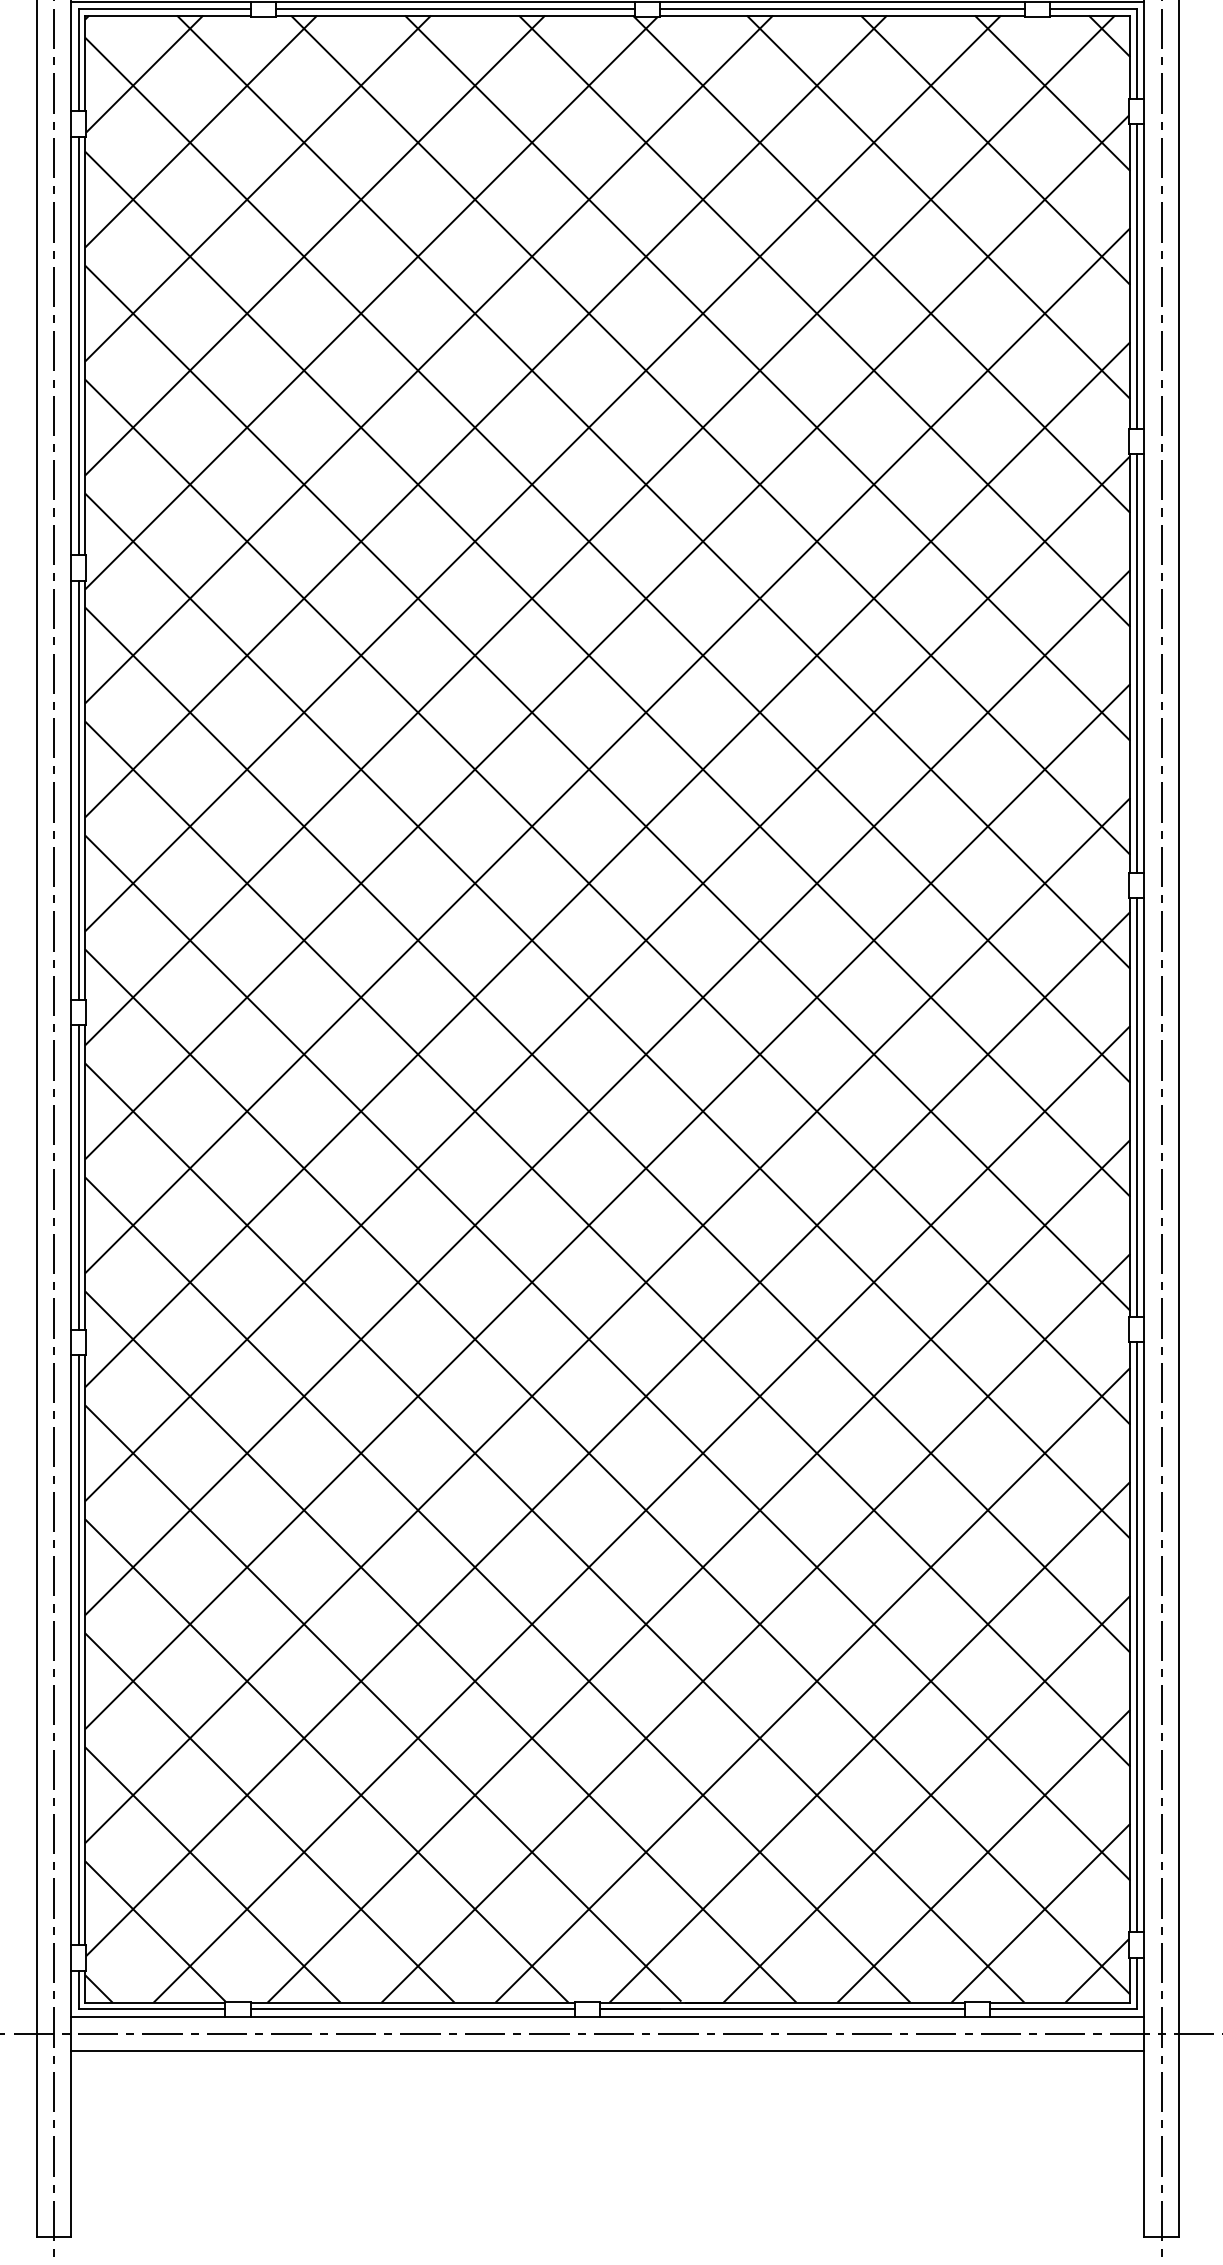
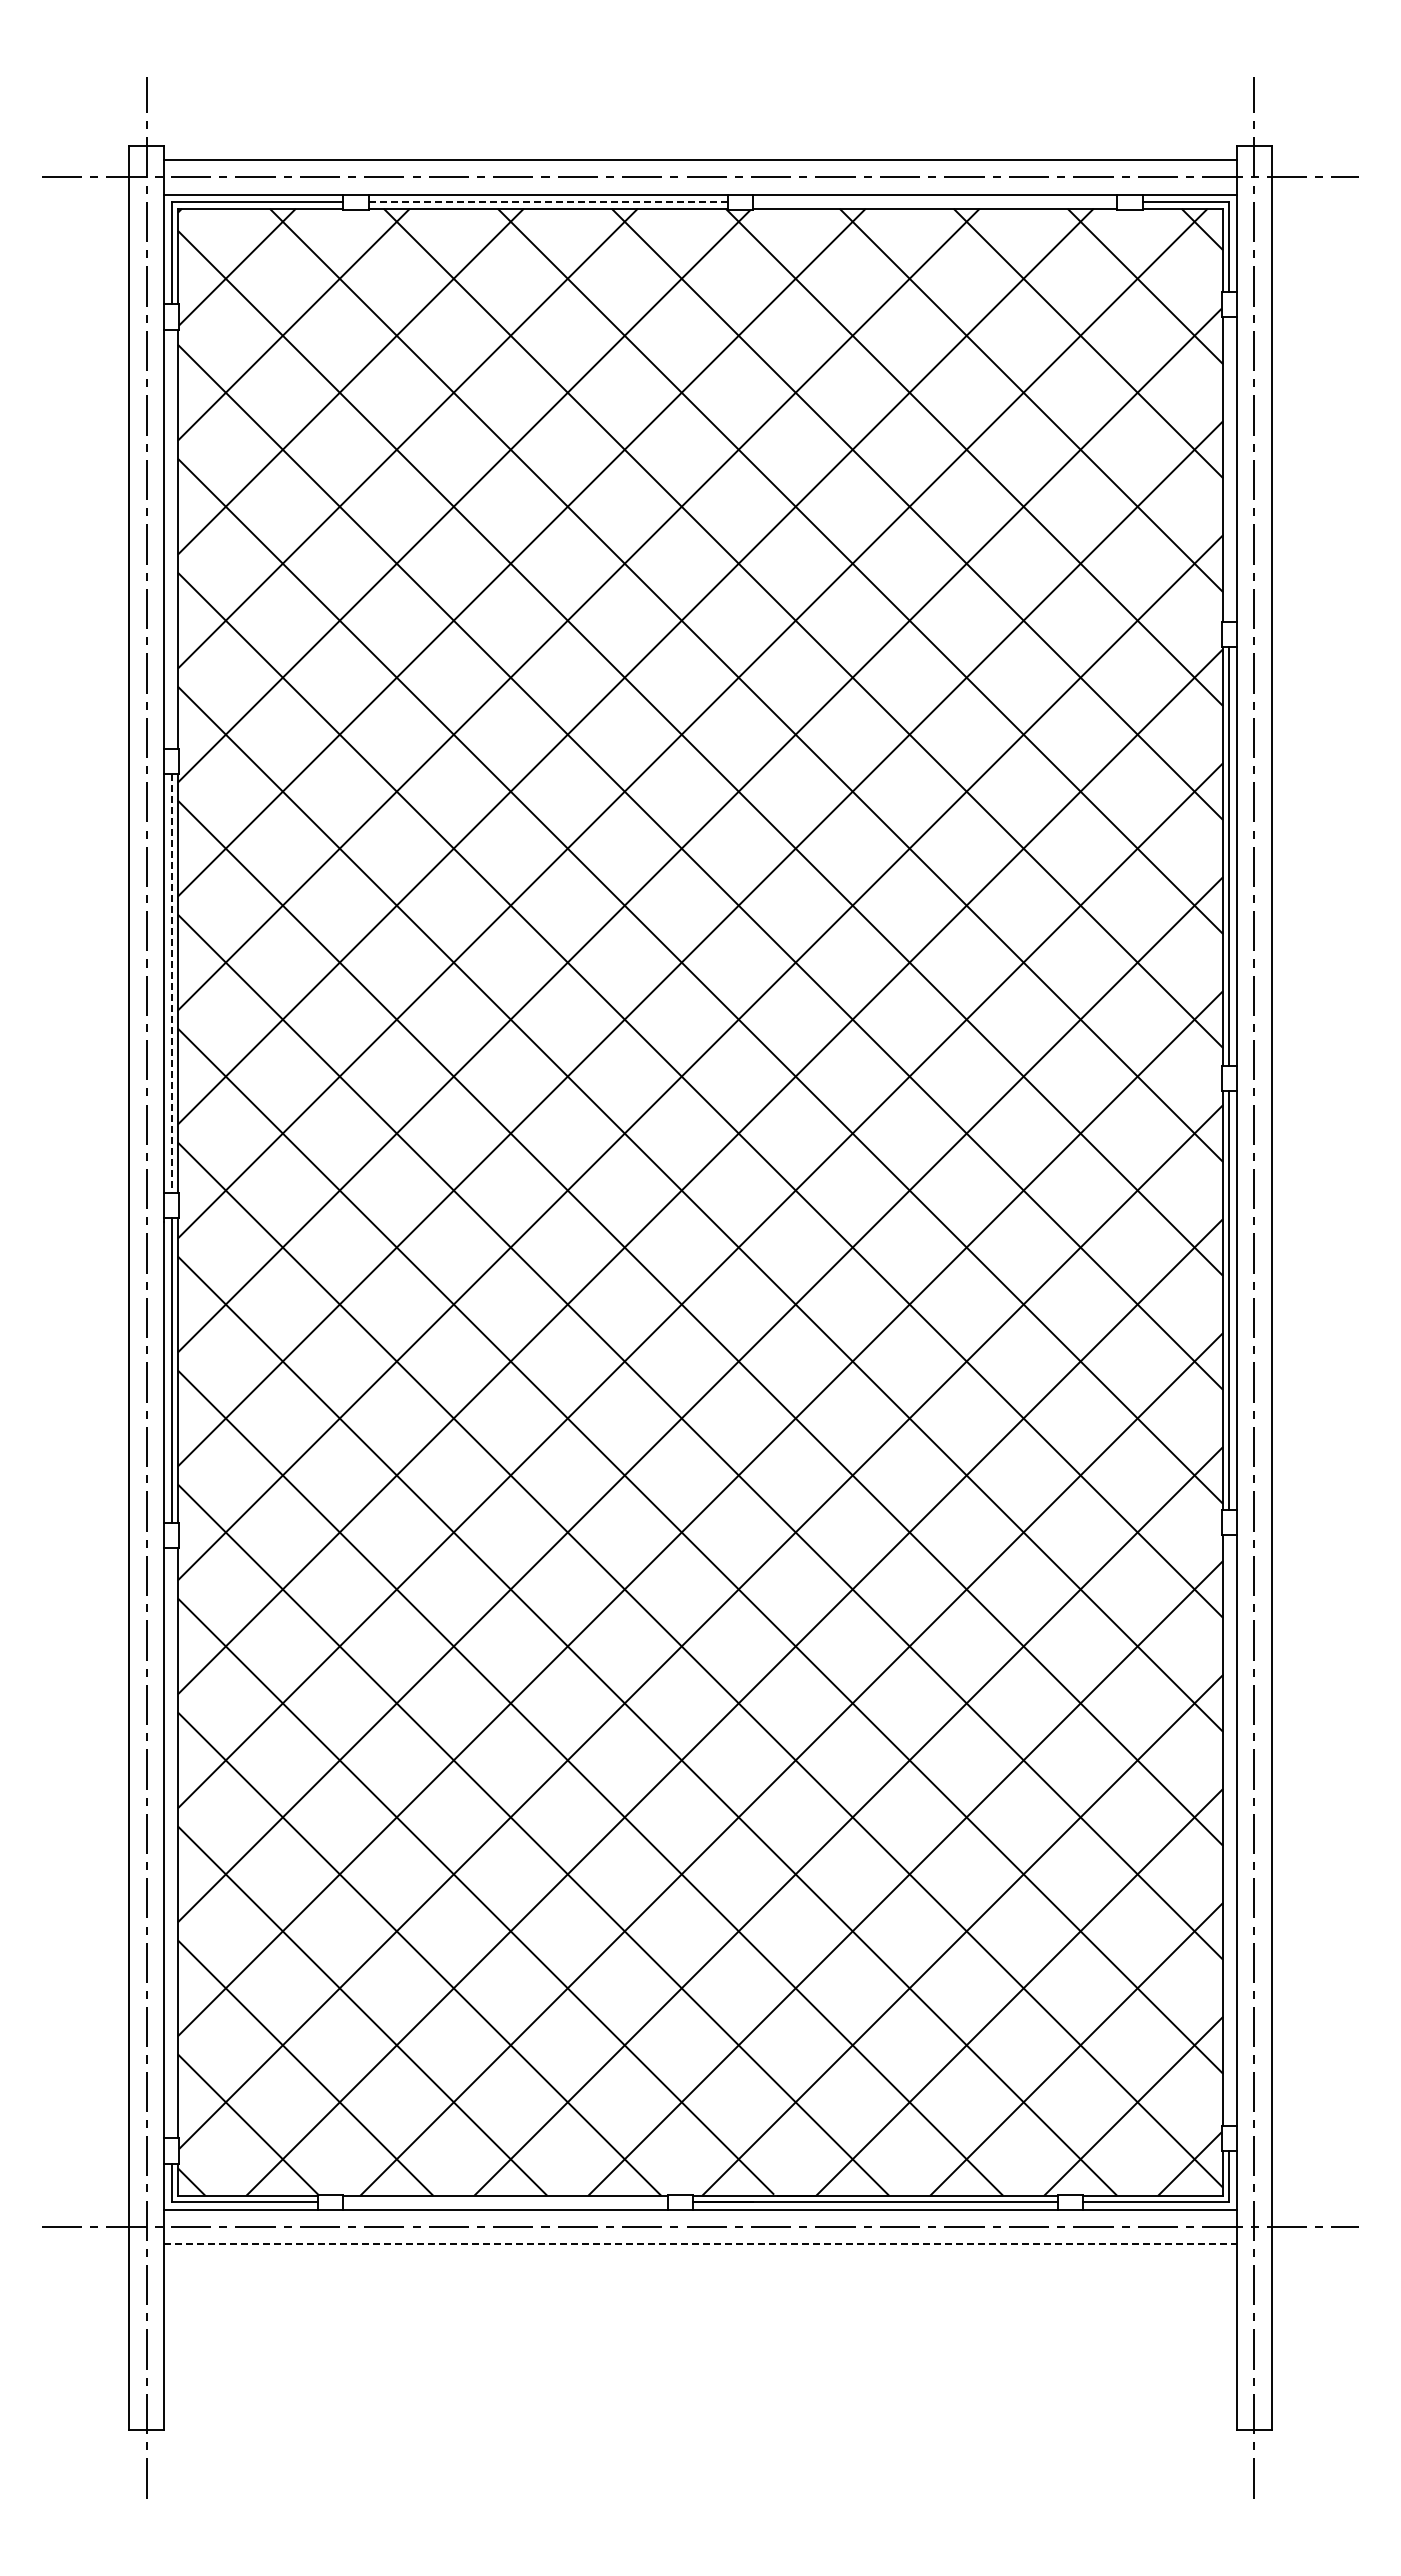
line: (455, 9) -> (548, 202), solid -> dashed
line: (842, 9) -> (935, 202), removed
line: (1136, 276) -> (1229, 469), removed
line: (78, 345) -> (171, 538), removed
line: (78, 790) -> (171, 983), solid -> dashed
line: (1136, 1637) -> (1229, 1830), removed
line: (78, 1650) -> (171, 1843), removed
line: (412, 2009) -> (505, 2202), removed
line: (607, 2051) -> (700, 2244), solid -> dashed

